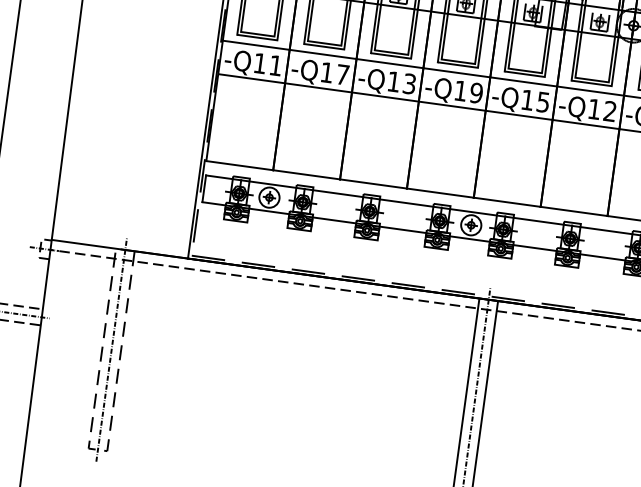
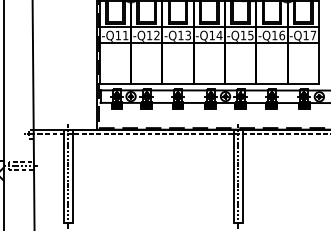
text: (341, 74) -> (156, 35), -Q17 -> -Q12
text: (476, 93) -> (219, 35), -Q19 -> -Q14
text: (610, 111) -> (282, 35), -Q12 -> -Q16
line: (96, 450) -> (67, 223), dashed -> solid

